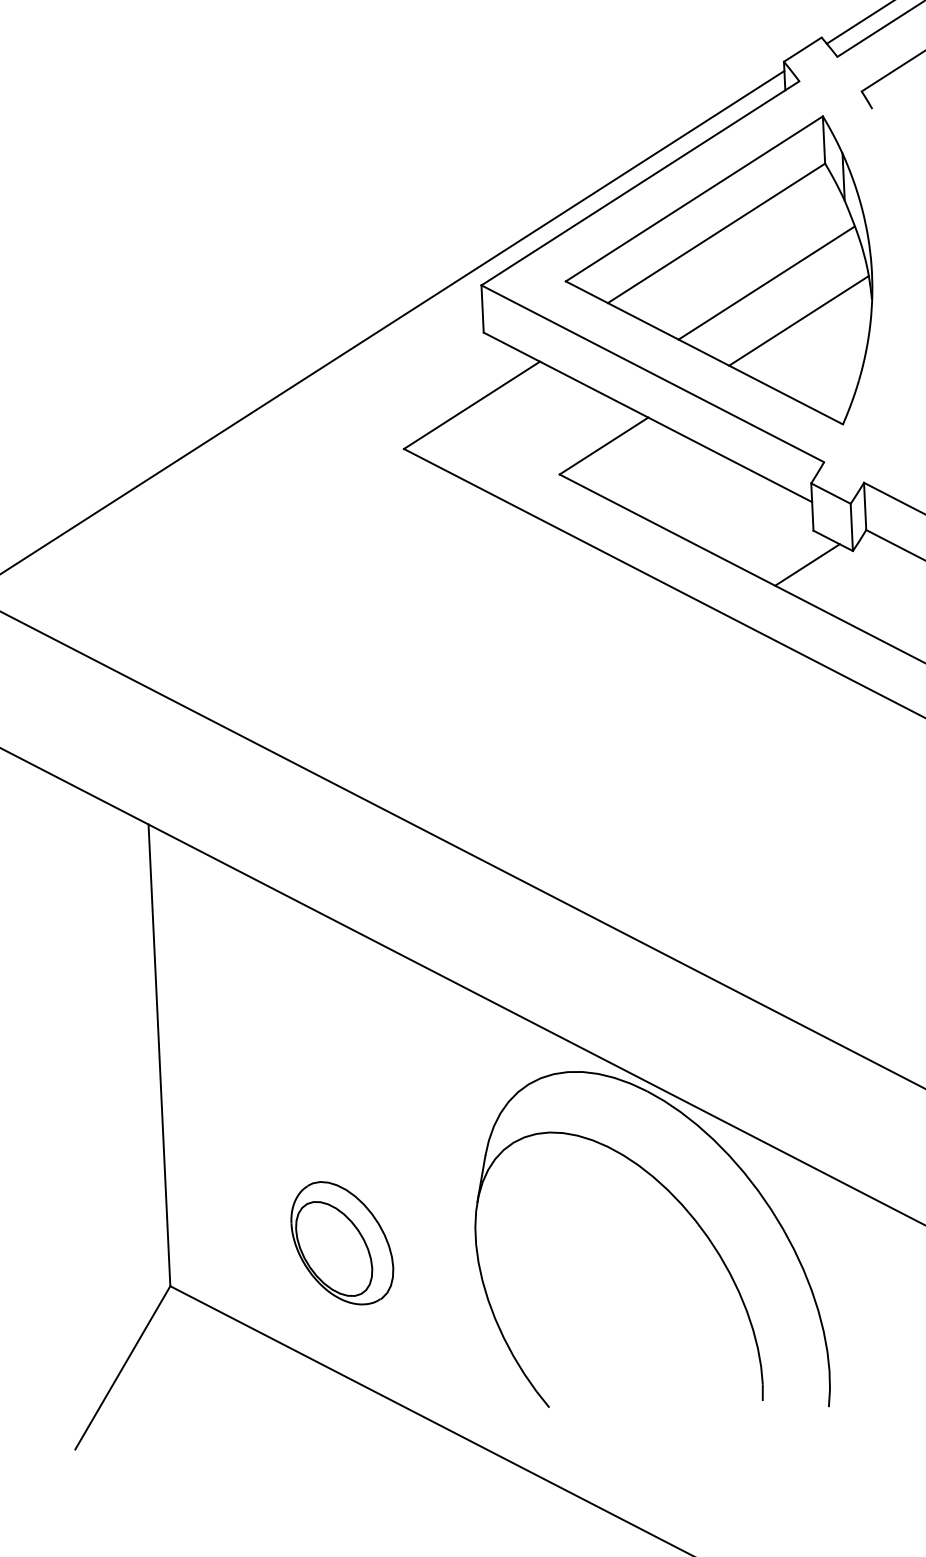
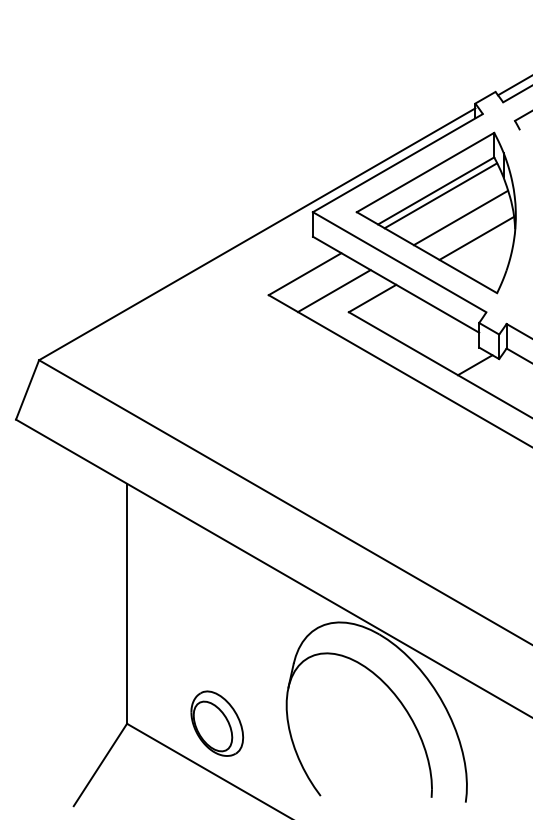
line: (725, 241) -> (440, 195), added
line: (530, 435) -> (334, 291), added
part: (342, 1242) -> (217, 723), moved

